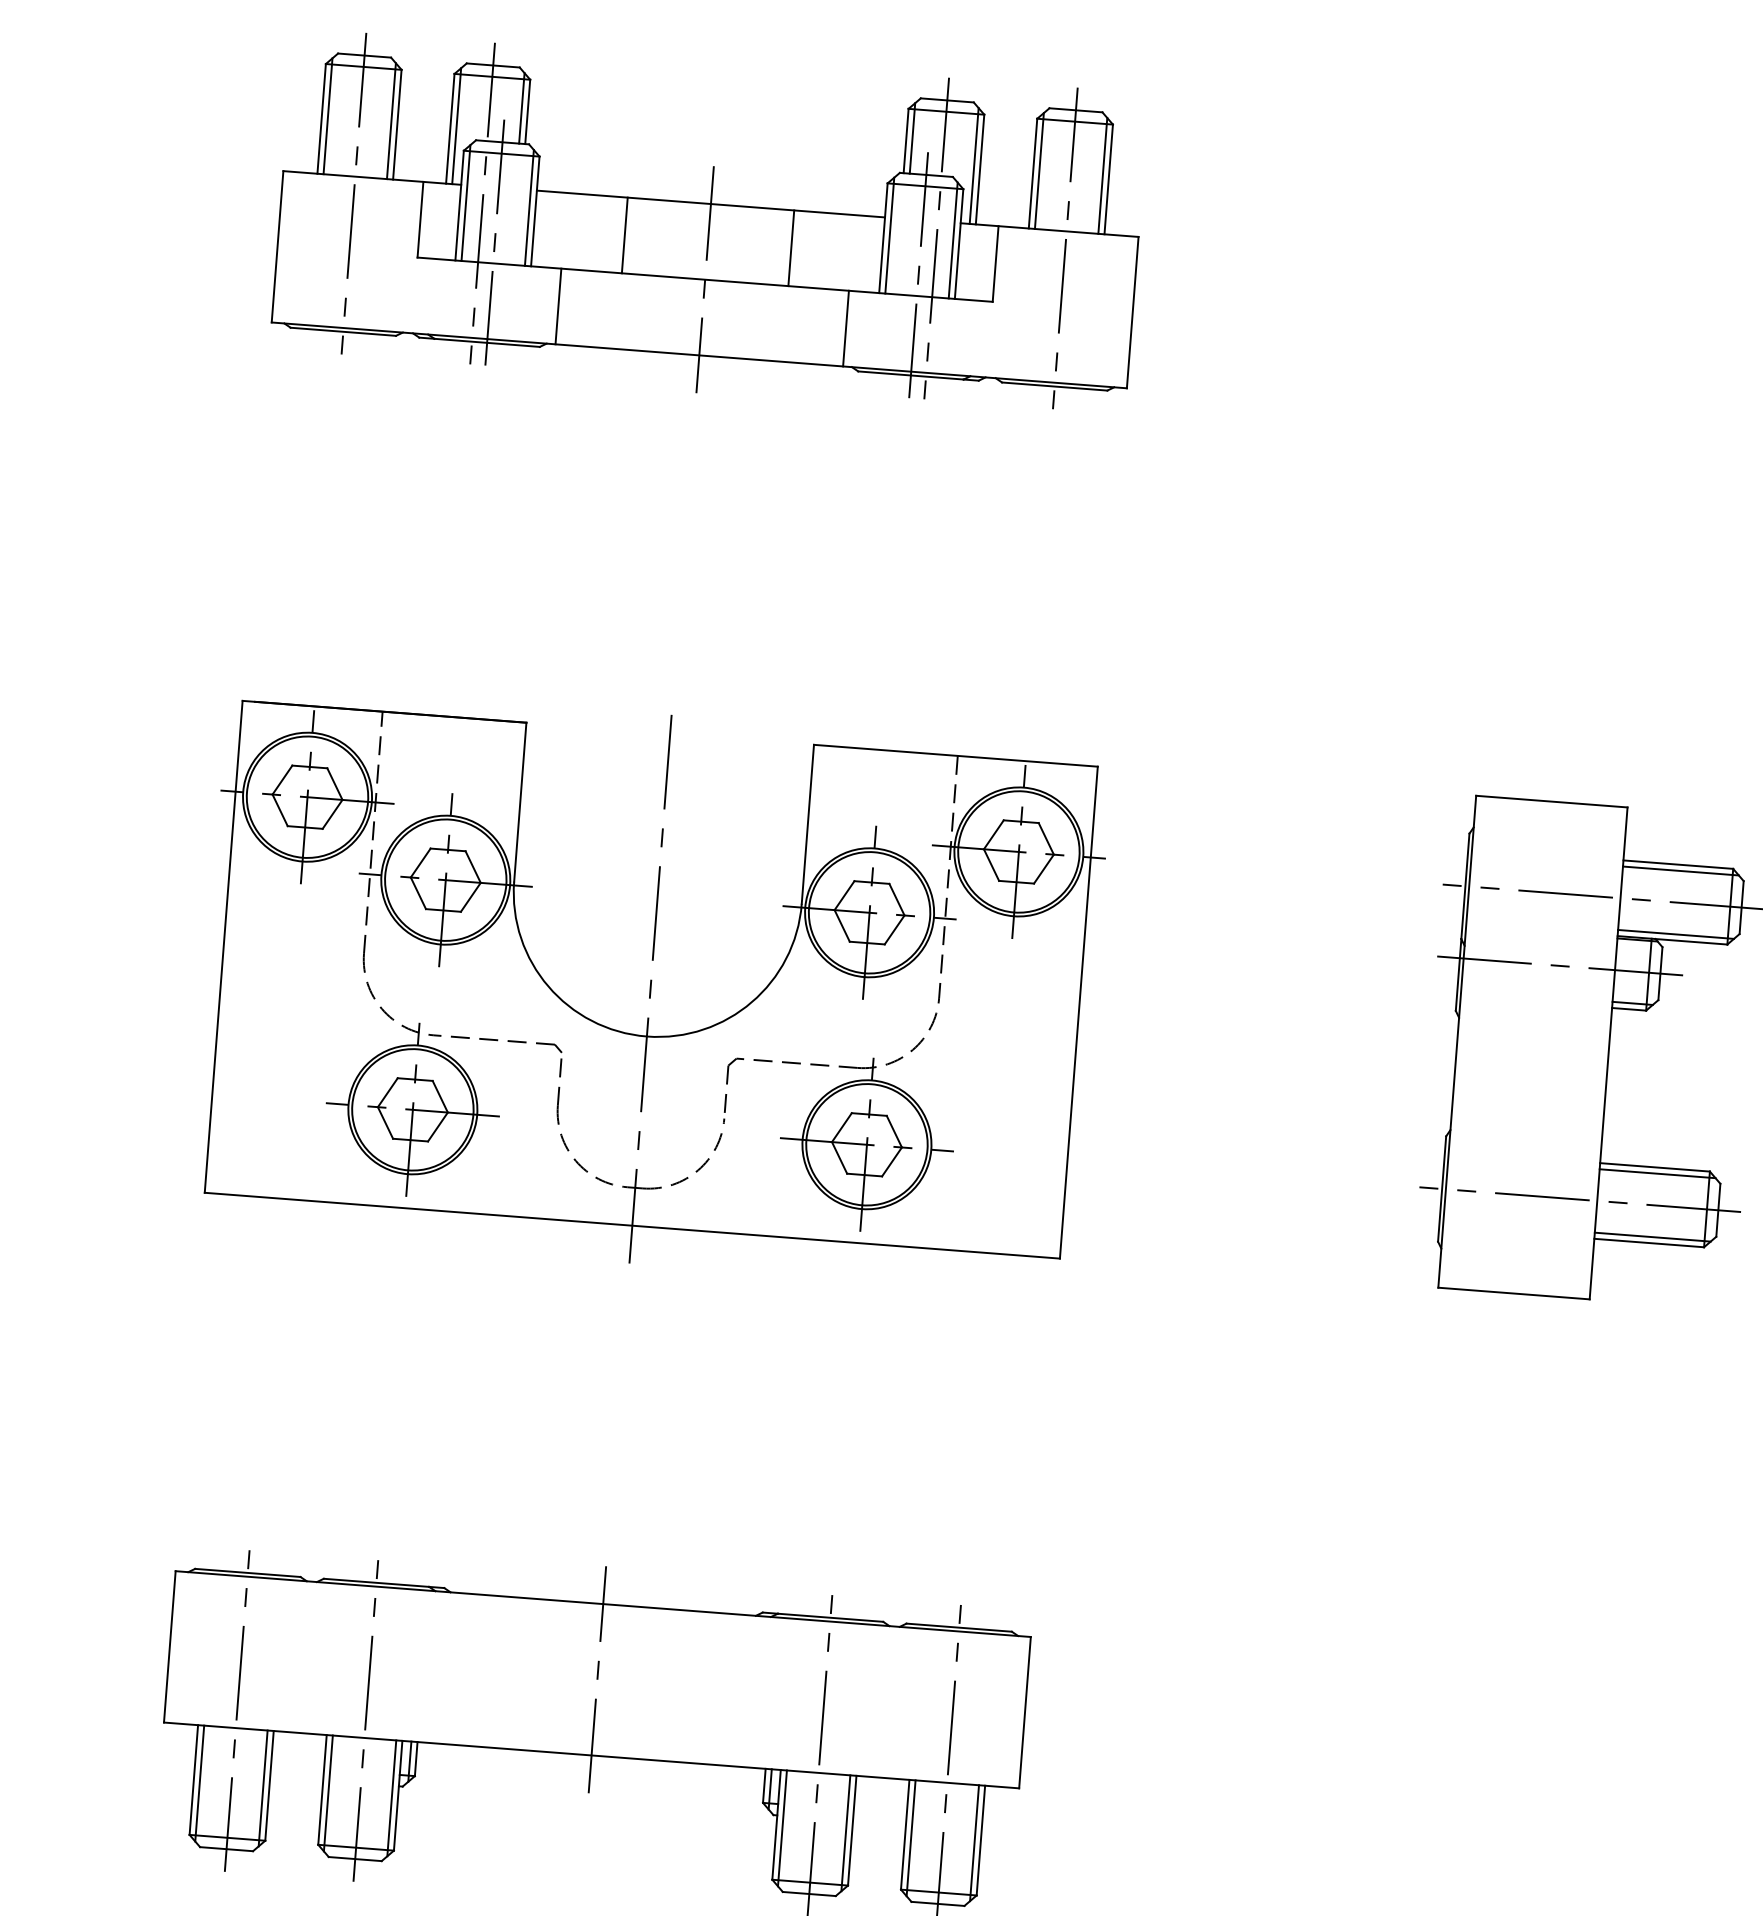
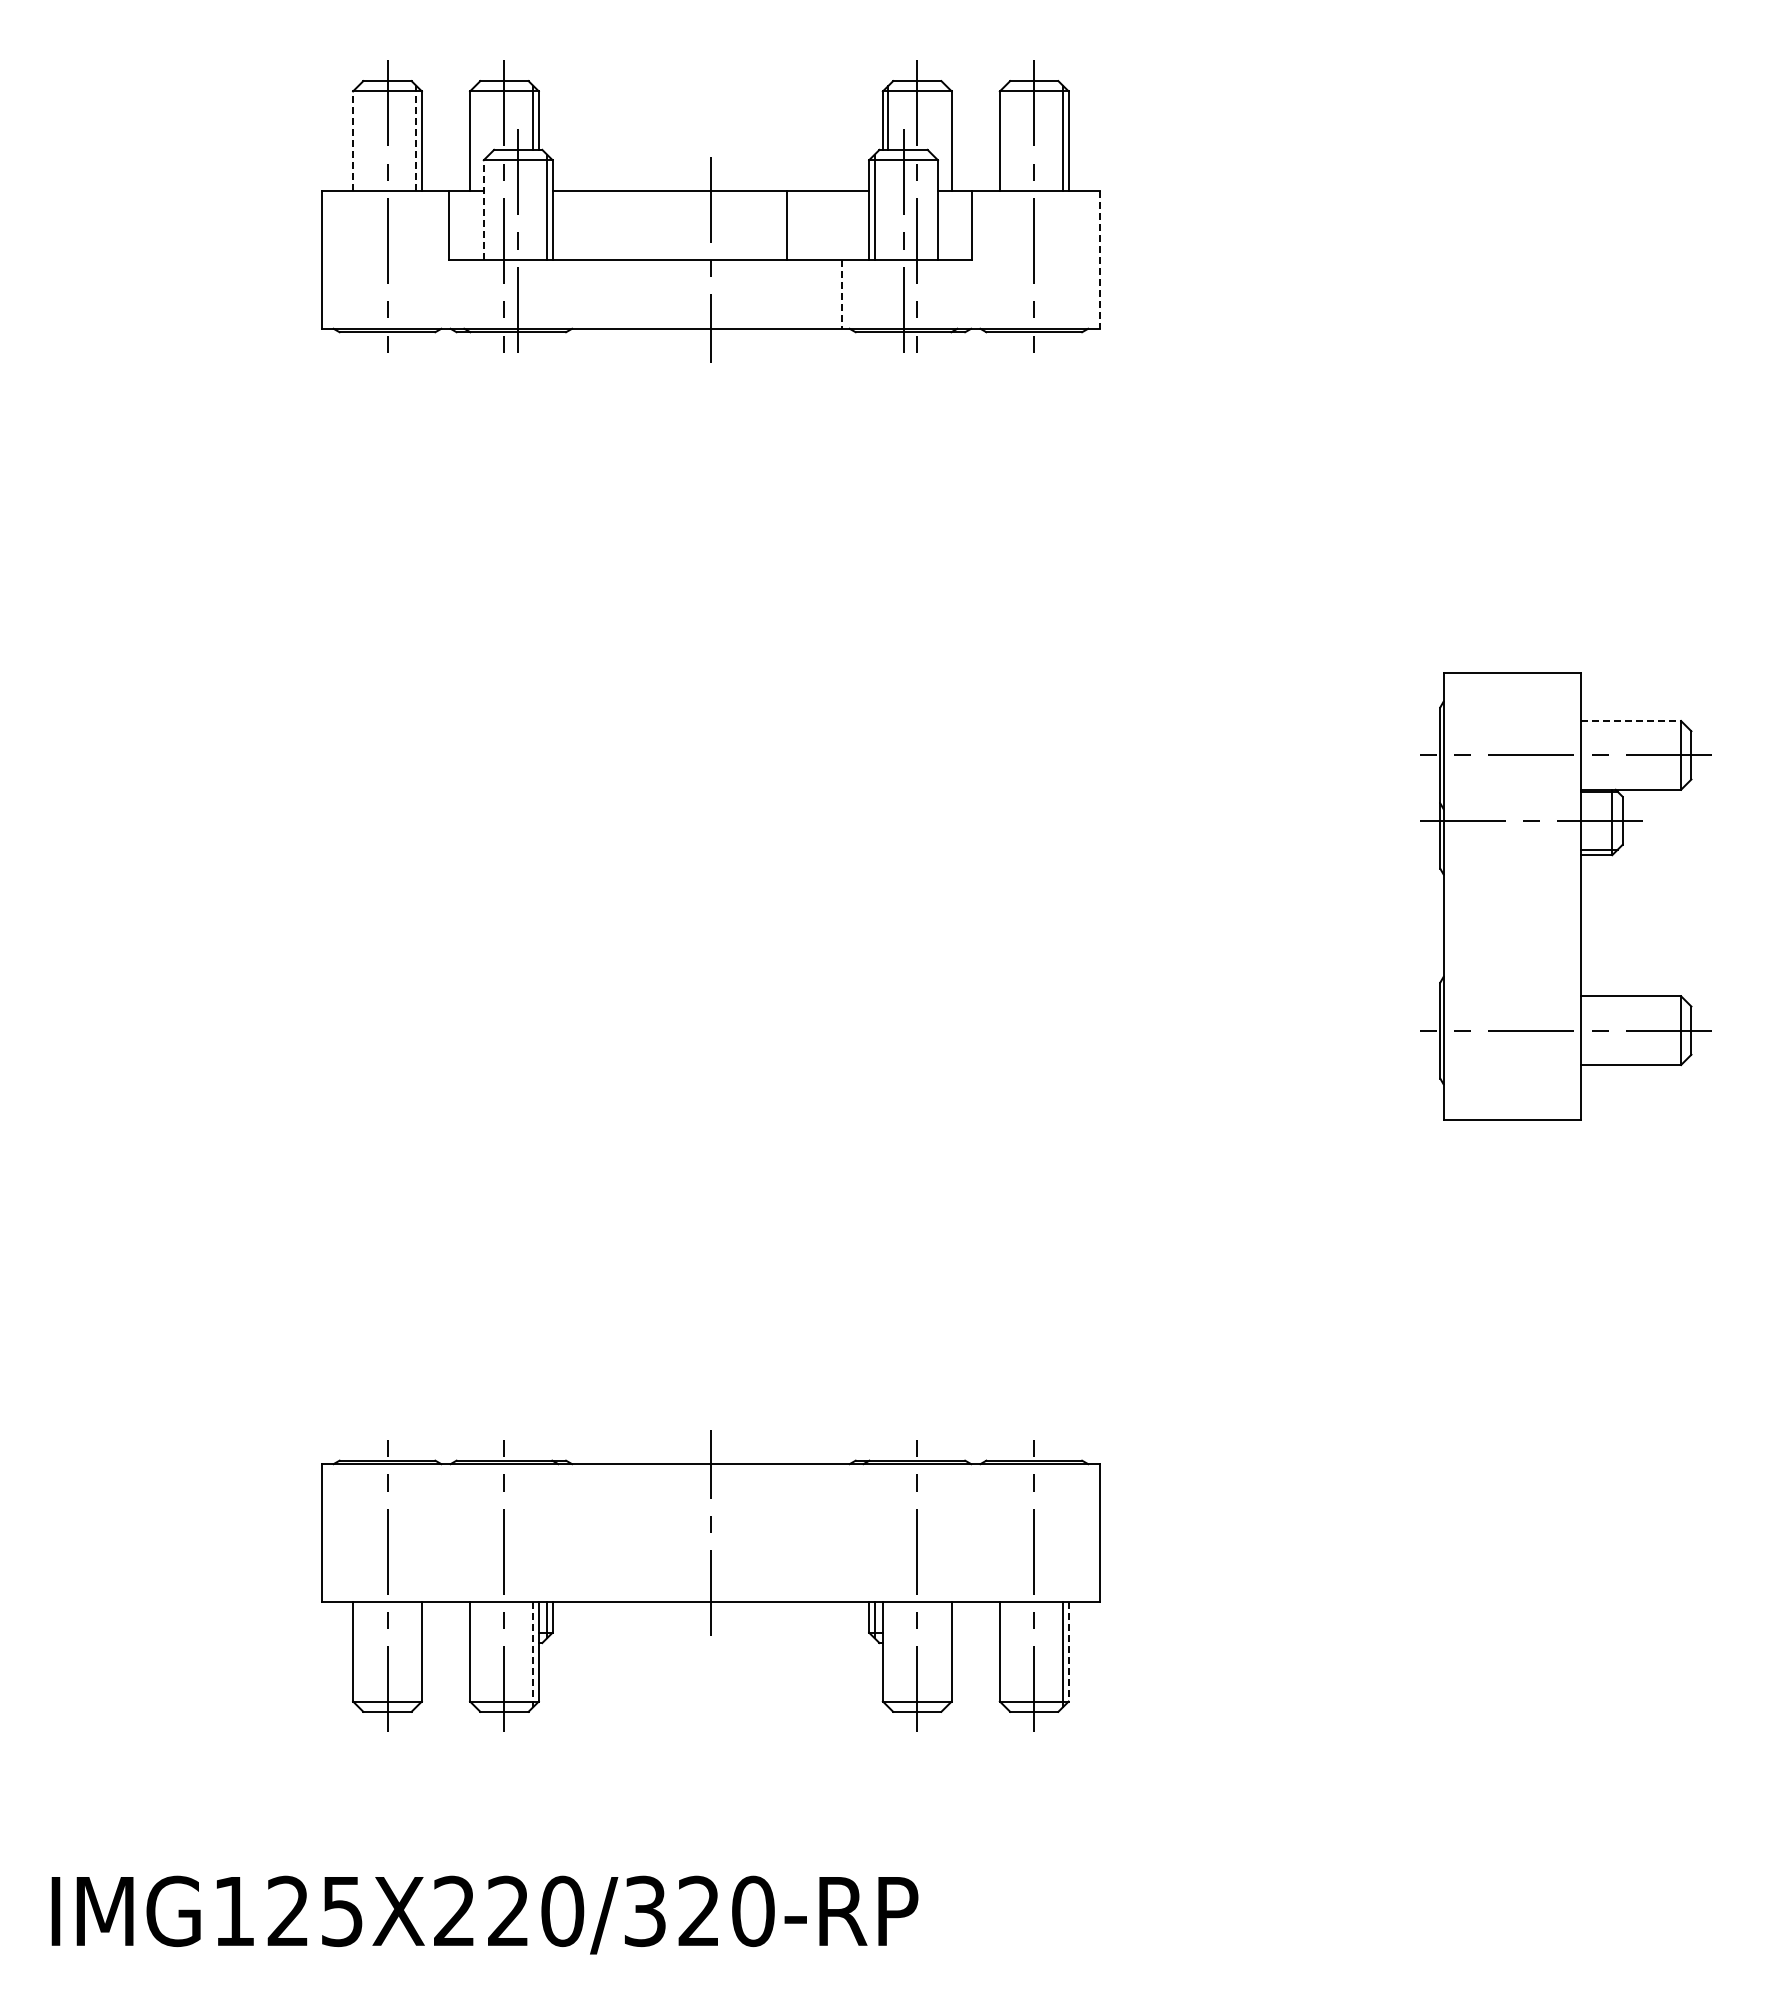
line: (327, 116) -> (358, 138), removed
line: (322, 119) -> (353, 141), solid -> dashed
line: (391, 121) -> (416, 138), solid -> dashed
line: (456, 126) -> (475, 138), removed
line: (974, 166) -> (946, 138), removed
line: (1039, 171) -> (1005, 138), removed
line: (466, 202) -> (489, 206), removed
line: (459, 206) -> (483, 210), solid -> dashed
line: (625, 235) -> (635, 225), removed
line: (953, 239) -> (932, 206), removed
line: (558, 305) -> (580, 293), removed
line: (1132, 312) -> (1099, 259), solid -> dashed
line: (845, 328) -> (841, 294), solid -> dashed
line: (1678, 865) -> (1631, 721), solid -> dashed
line: (1680, 870) -> (1633, 726), removed
line: (1675, 934) -> (1633, 784), removed
part: (650, 988) -> (710, 904), removed
line: (1657, 1173) -> (1633, 1001), removed
line: (1652, 1237) -> (1633, 1059), removed
line: (199, 1783) -> (358, 1654), removed
line: (263, 1788) -> (416, 1654), removed
line: (328, 1793) -> (475, 1654), removed
line: (392, 1798) -> (533, 1654), solid -> dashed
line: (782, 1828) -> (888, 1654), removed
line: (846, 1833) -> (946, 1654), removed
line: (911, 1838) -> (1005, 1654), removed
line: (980, 1840) -> (1068, 1651), solid -> dashed

